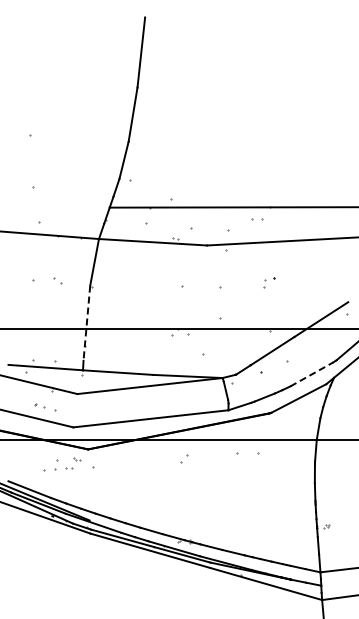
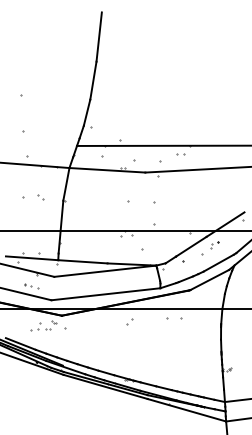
part: (269, 282) -> (215, 245), moved
line: (86, 323) -> (60, 227), dashed -> solid
line: (311, 374) -> (218, 263), dashed -> solid

